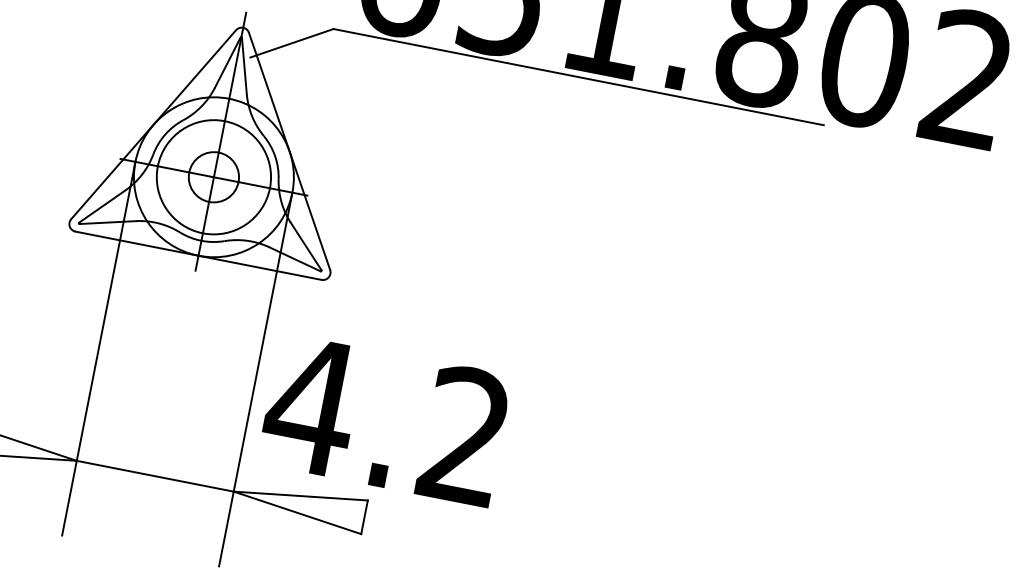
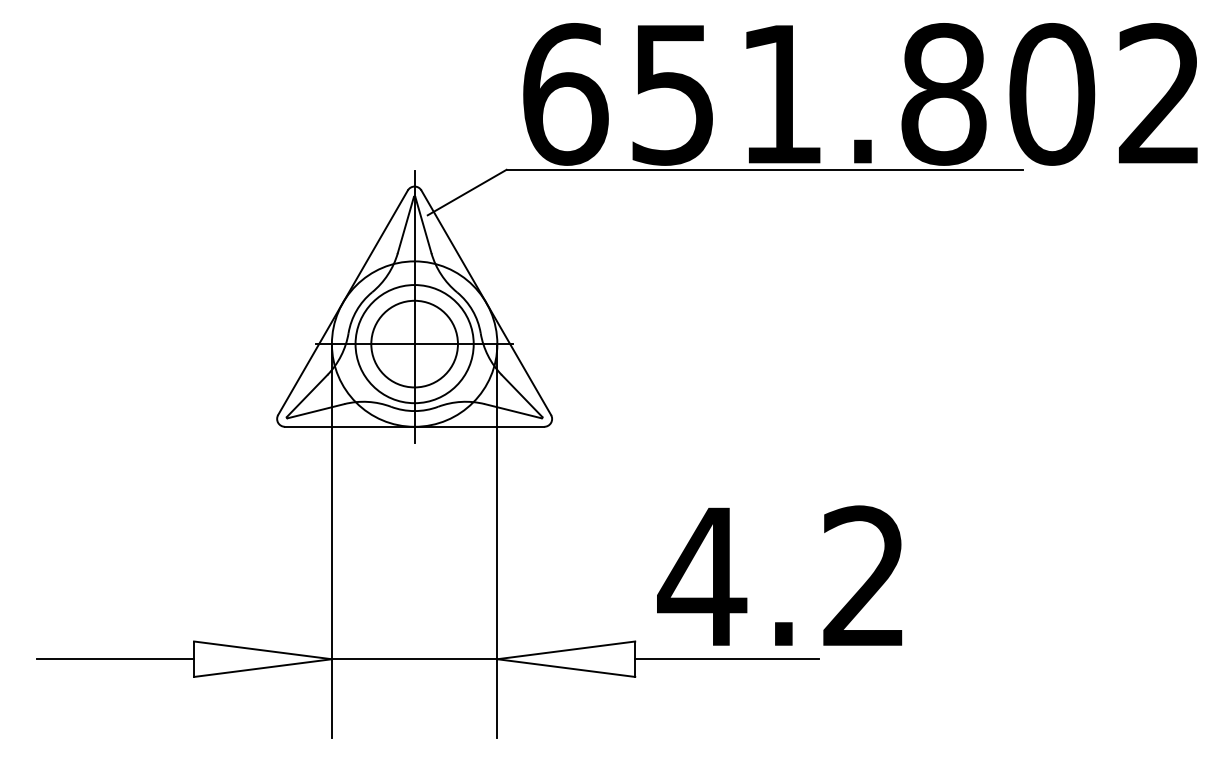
circle: (213, 176) -> (414, 343), size x1.67
text: (385, 419) -> (779, 575), moved
line: (451, 534) -> (726, 659), added

